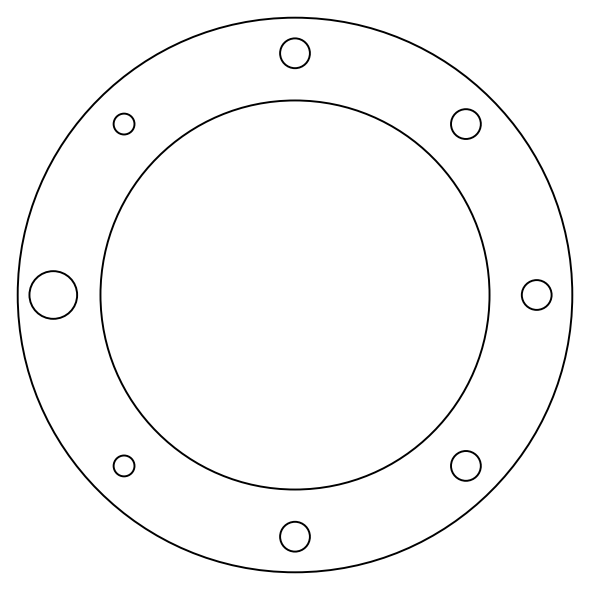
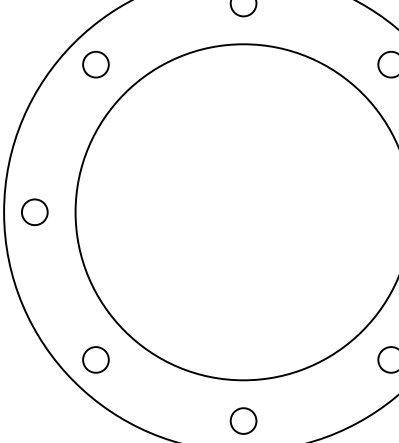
circle: (123, 123) -> (95, 64), size x1.43
circle: (53, 294) -> (35, 211), size x0.62
circle: (123, 465) -> (95, 359), size x1.43

